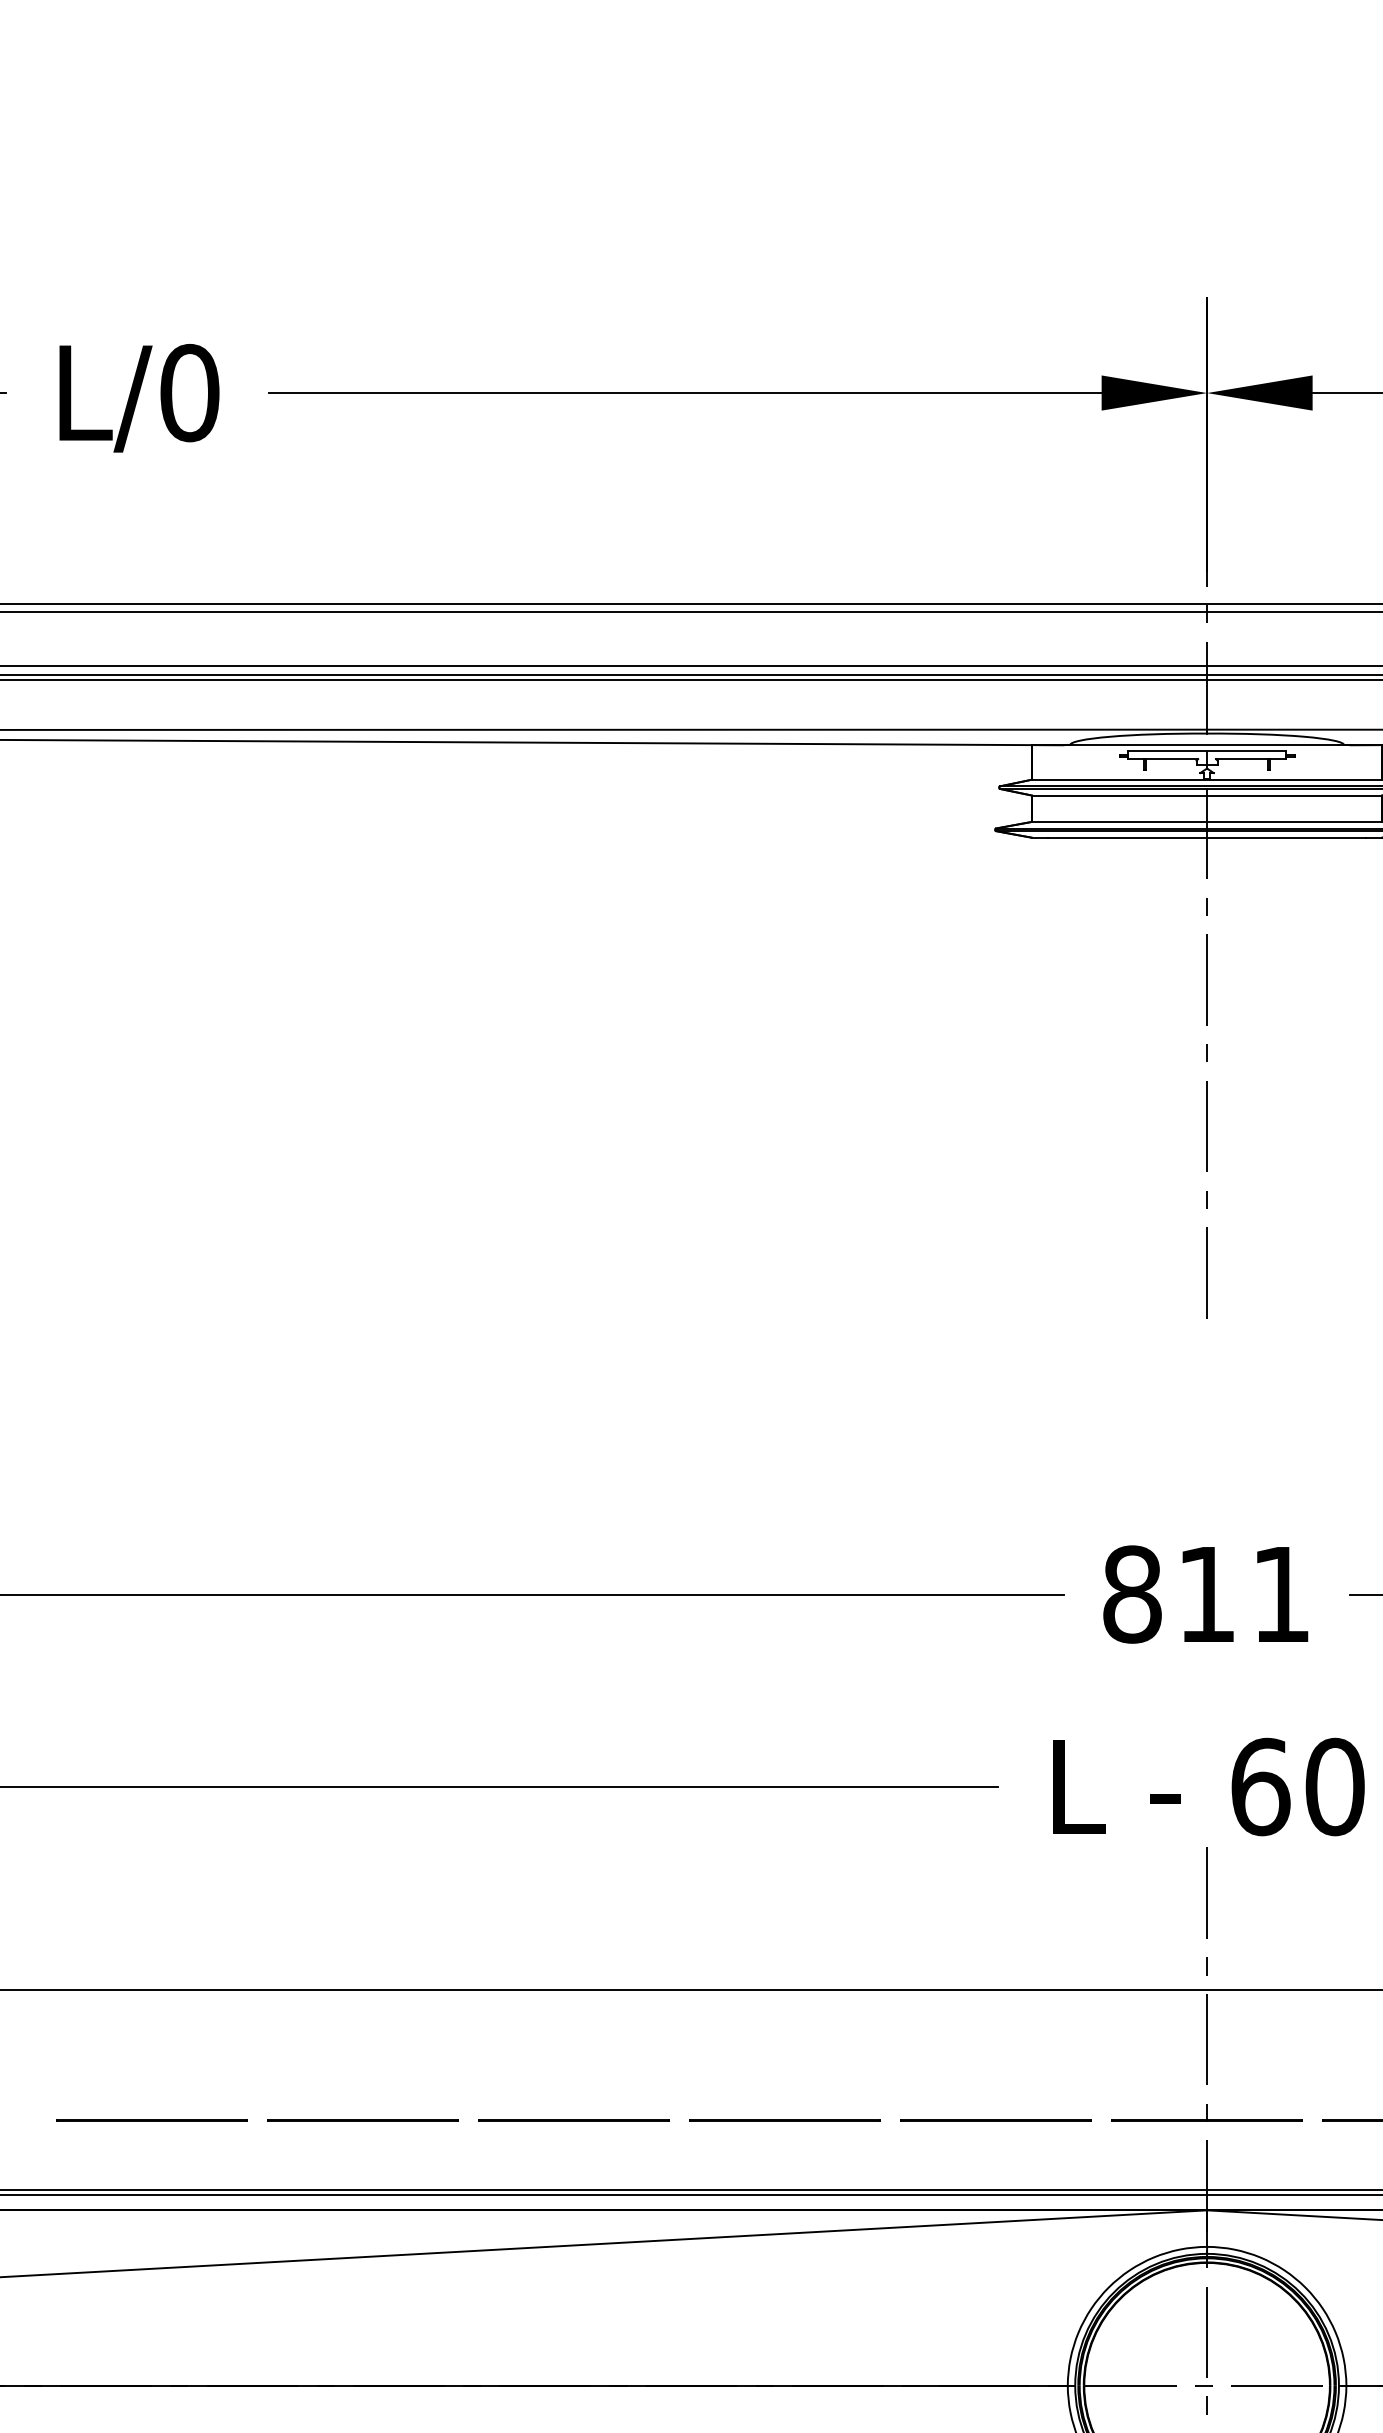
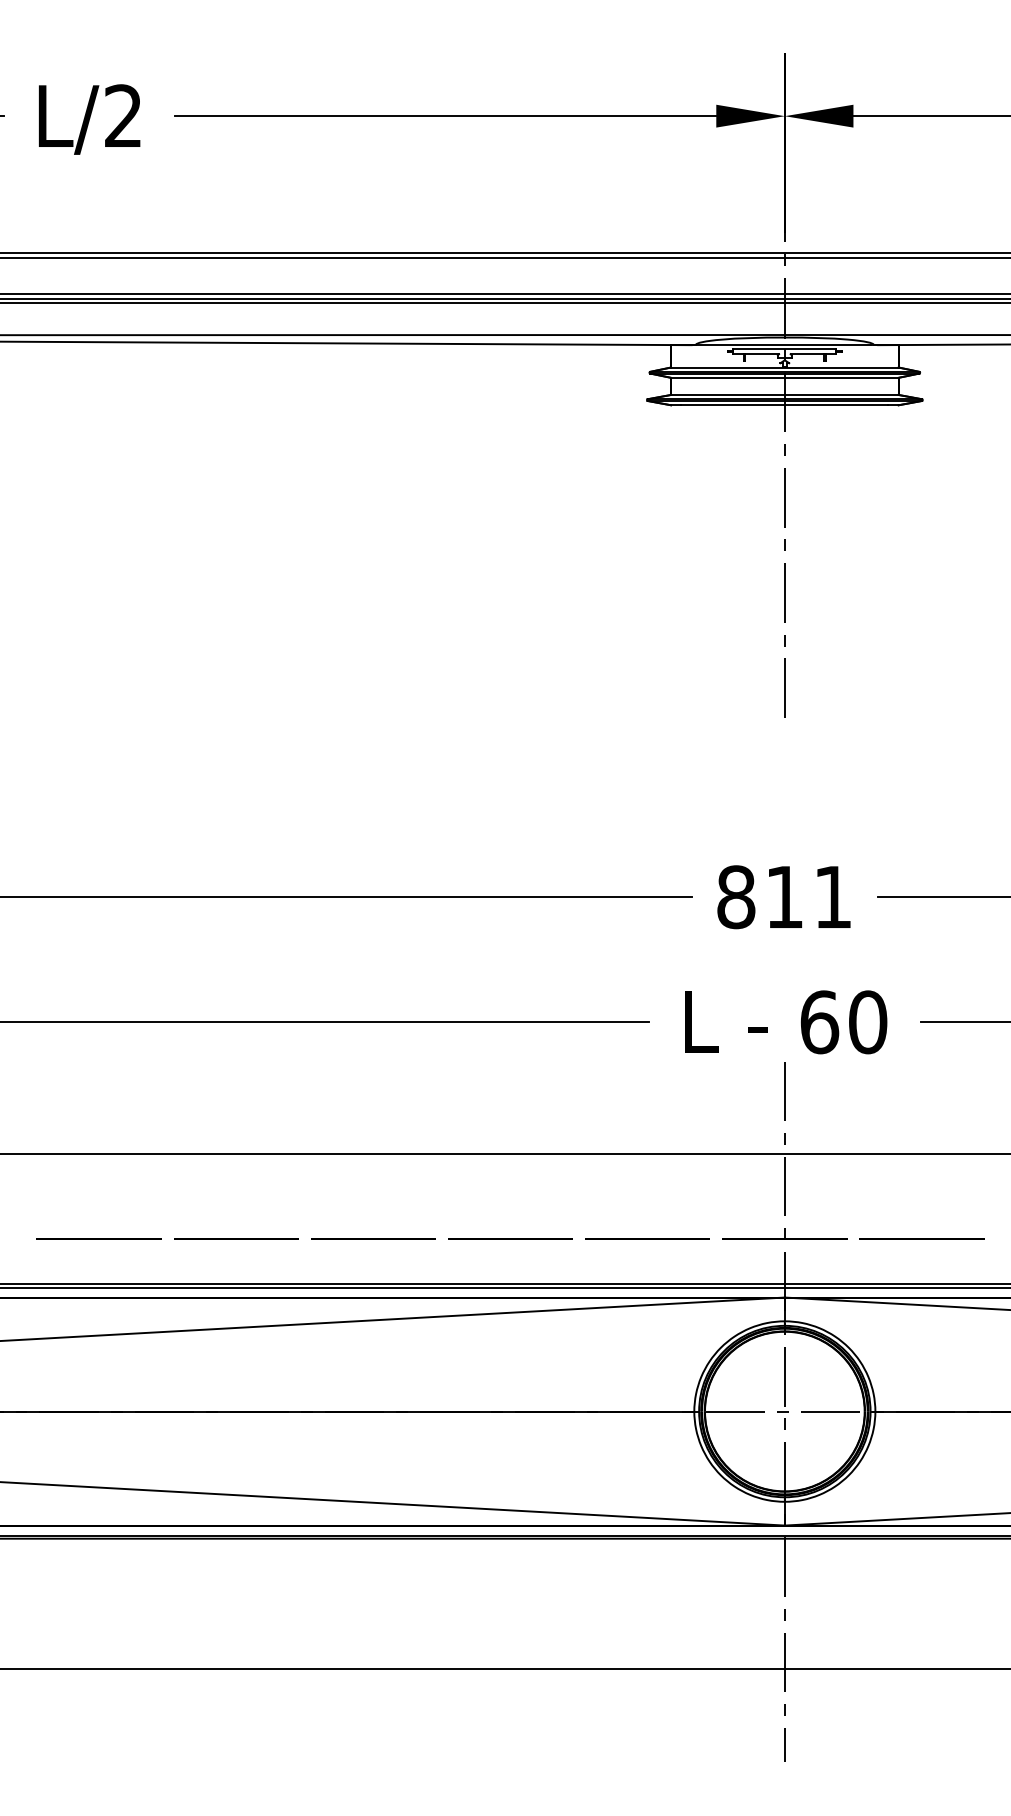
text: (189, 393) -> (123, 116), L/0 -> L/2

